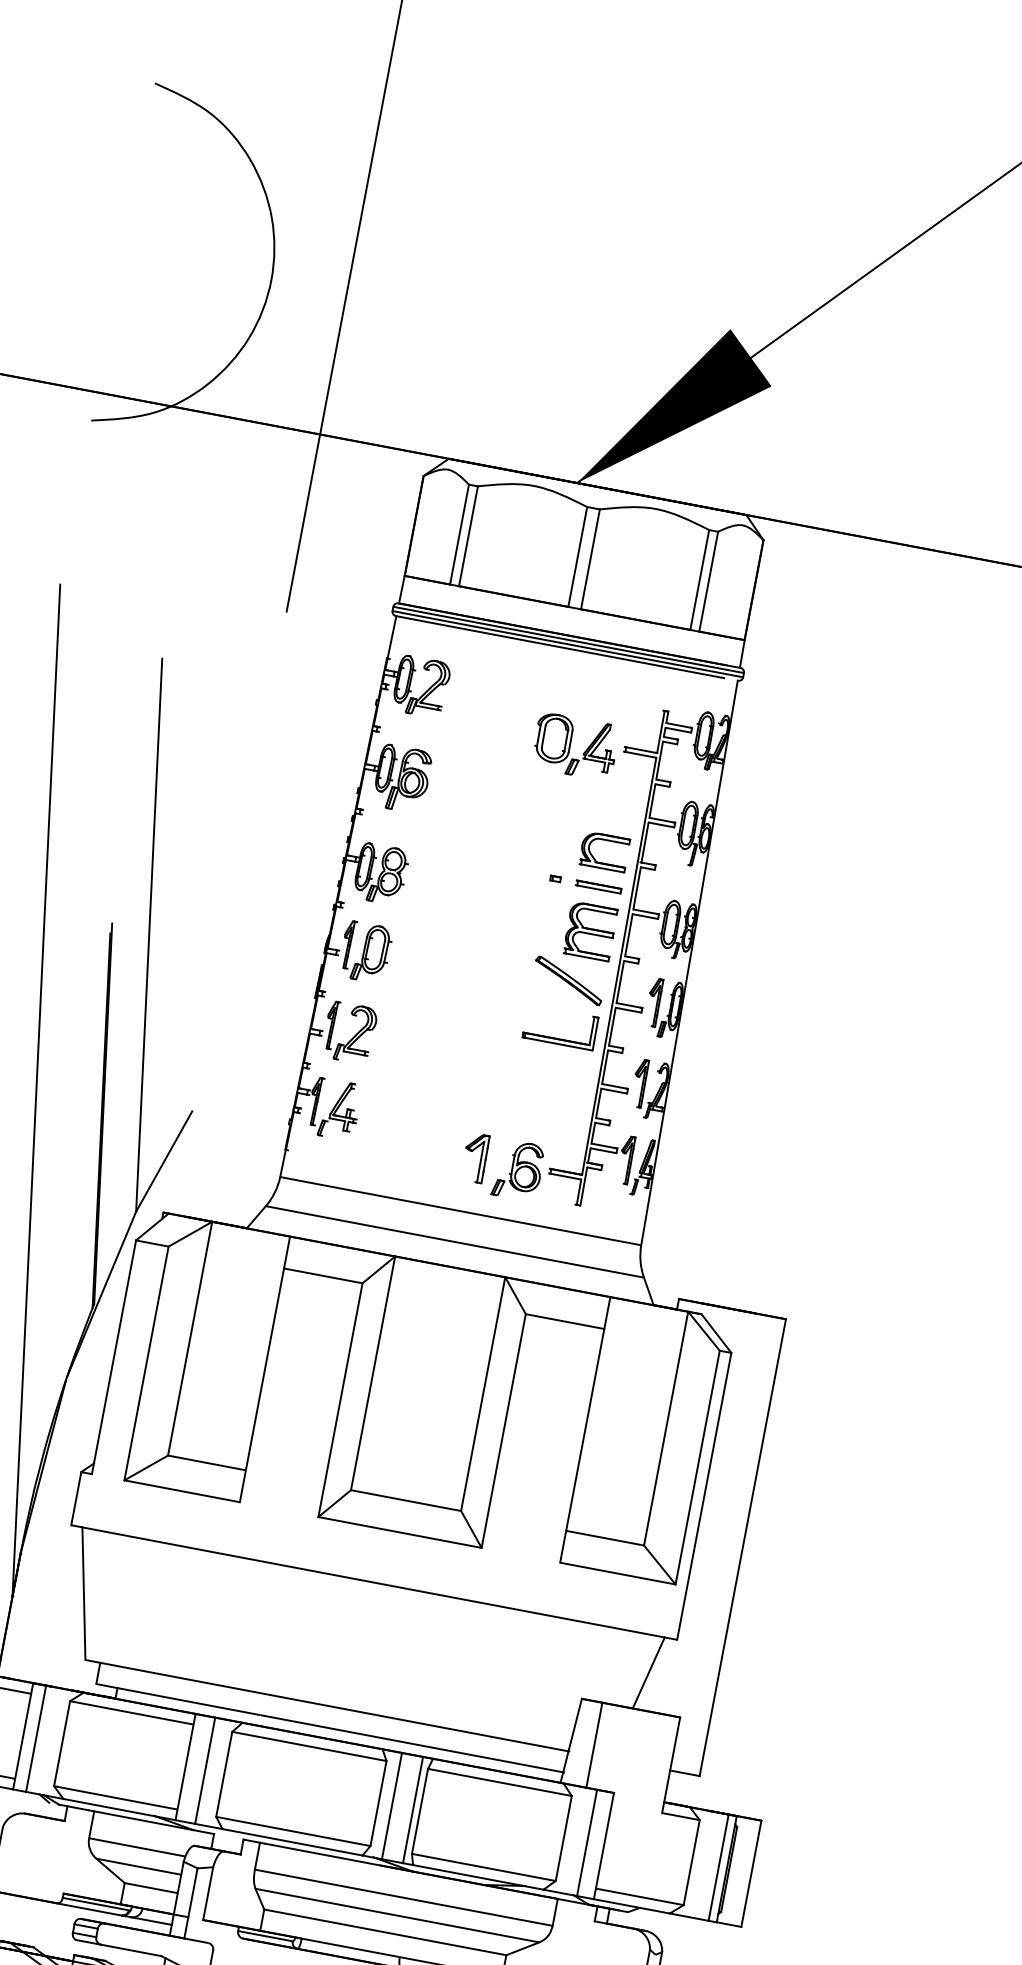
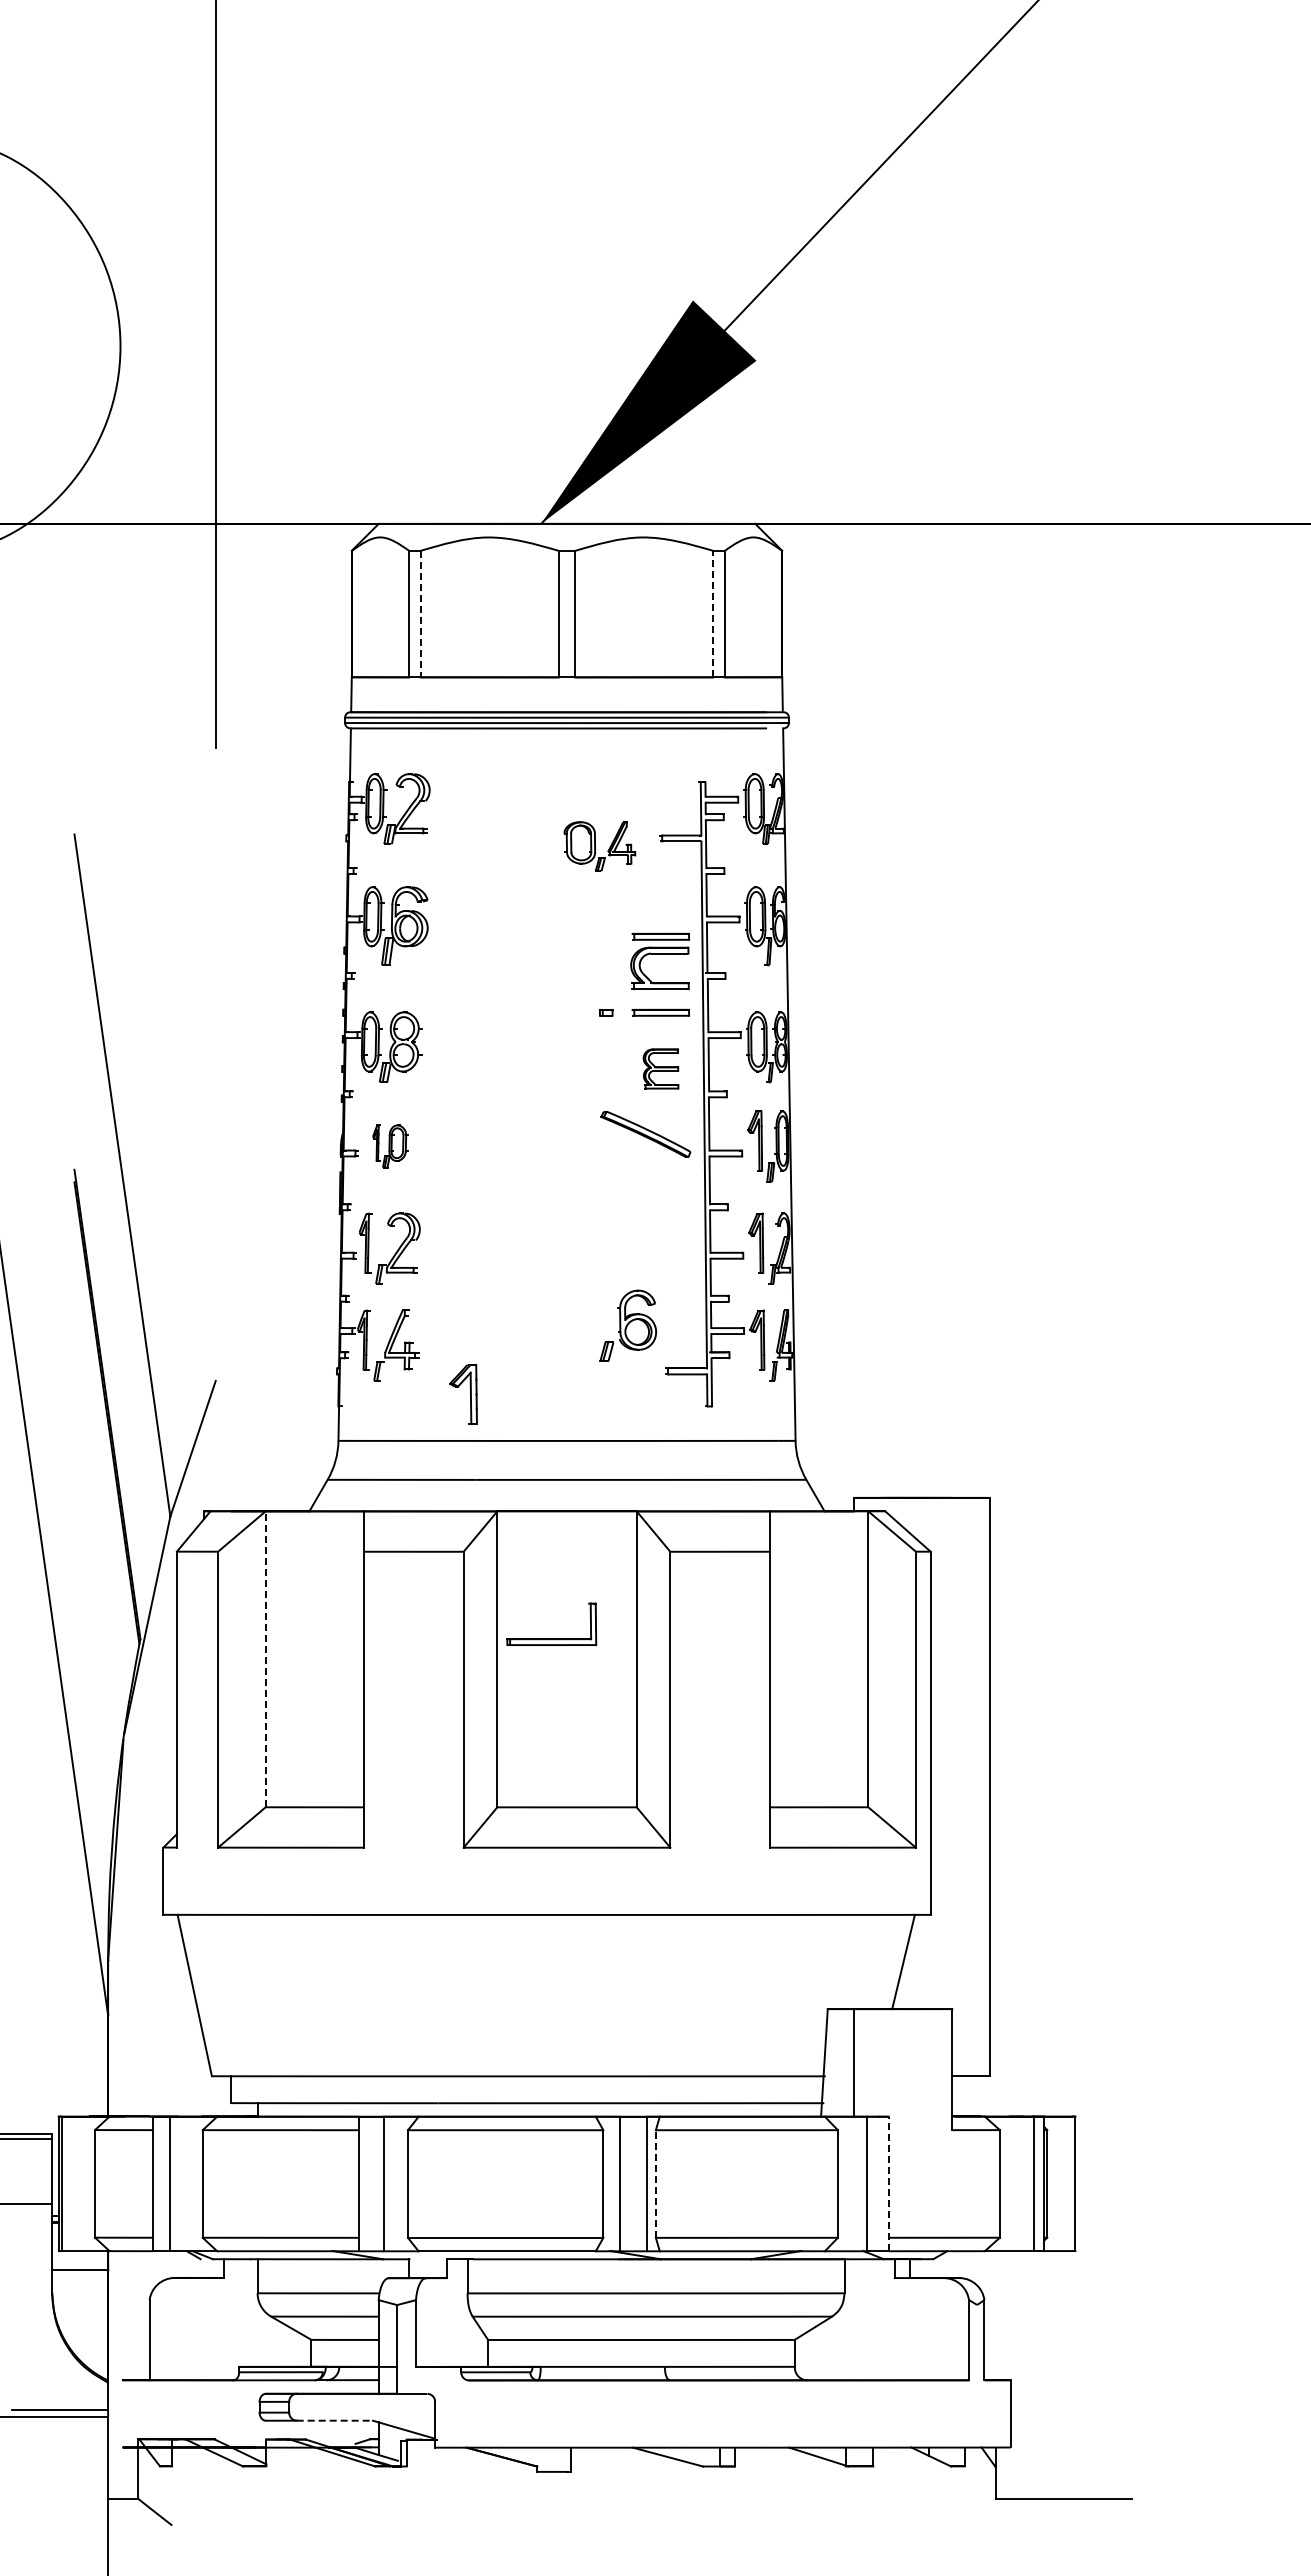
line: (468, 536) -> (420, 614), solid -> dashed
line: (699, 579) -> (713, 613), solid -> dashed
part: (575, 746) -> (599, 846), size x0.7
part: (609, 826) -> (660, 936), added
part: (590, 930) -> (660, 1068), size x0.6
part: (365, 952) -> (390, 1146), size x0.6
part: (558, 1038) -> (551, 1638), moved
part: (480, 1159) -> (470, 1394), moved
part: (518, 1170) -> (628, 1325), moved
line: (189, 1338) -> (265, 1659), solid -> dashed
line: (419, 1811) -> (655, 2184), solid -> dashed
line: (603, 1845) -> (888, 2183), solid -> dashed
line: (131, 1950) -> (335, 2420), solid -> dashed

